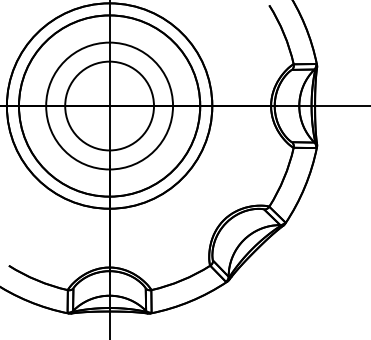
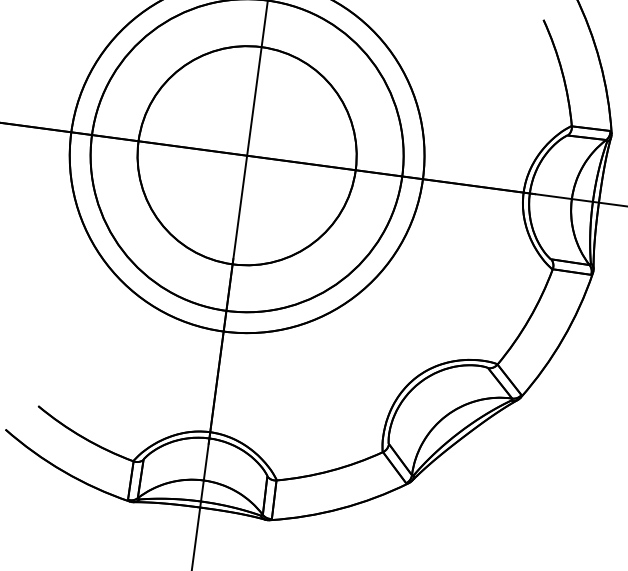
circle: (109, 105) -> (247, 154), size x1.43

